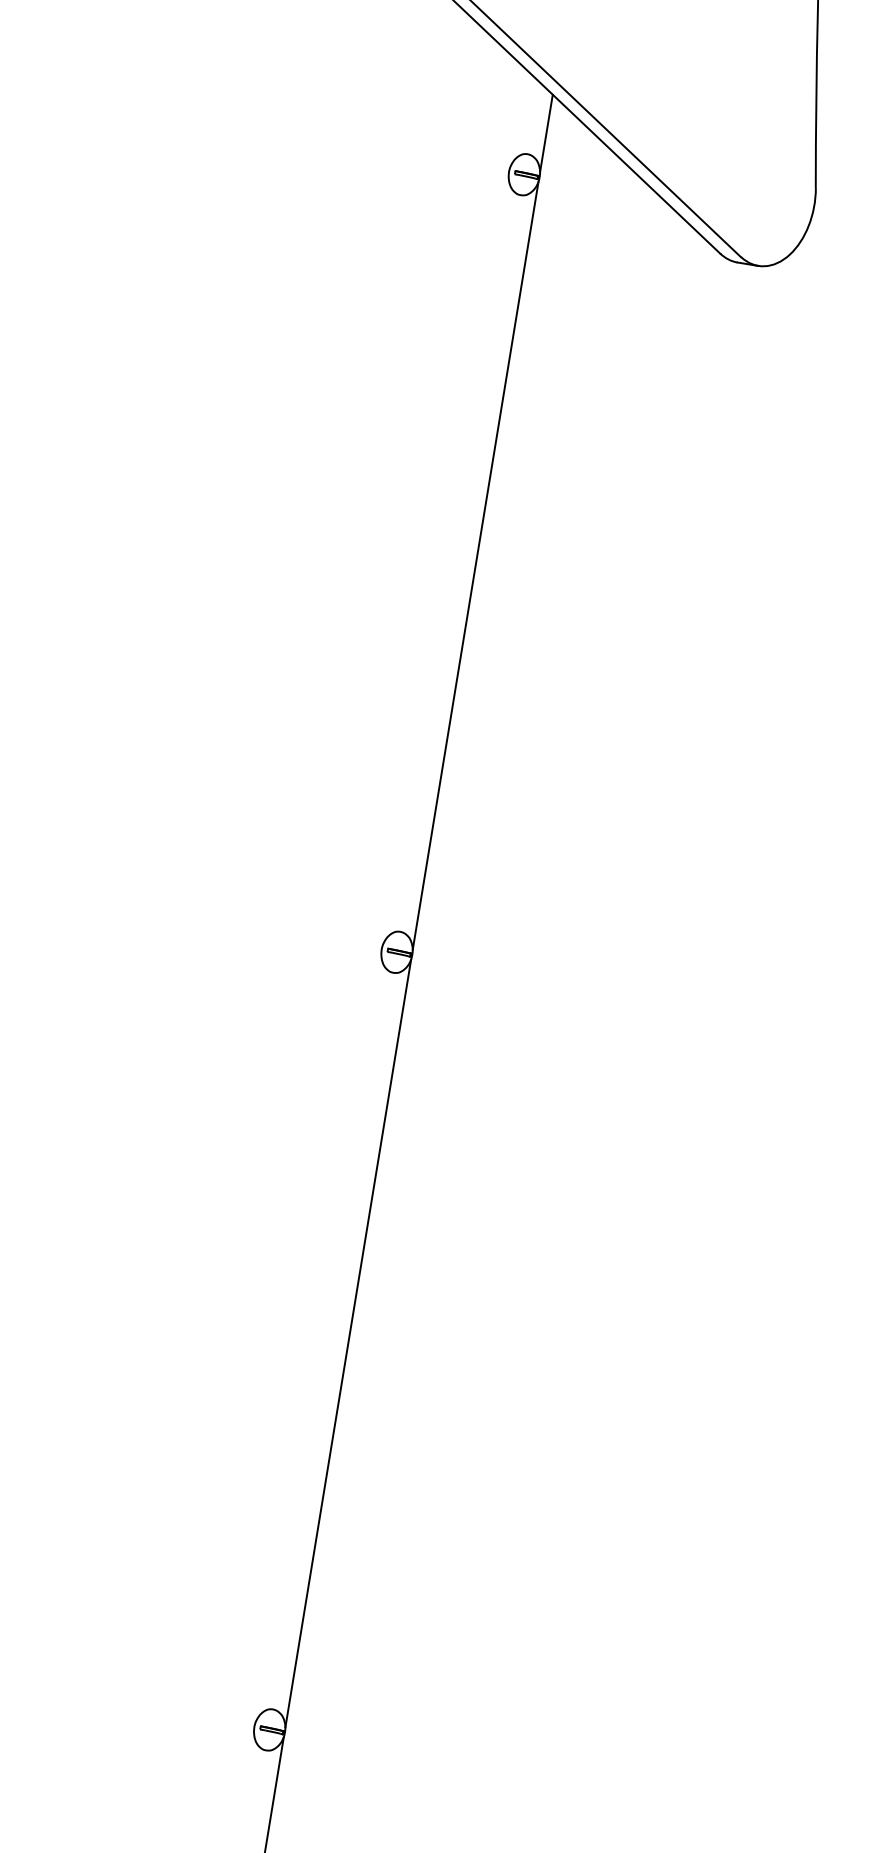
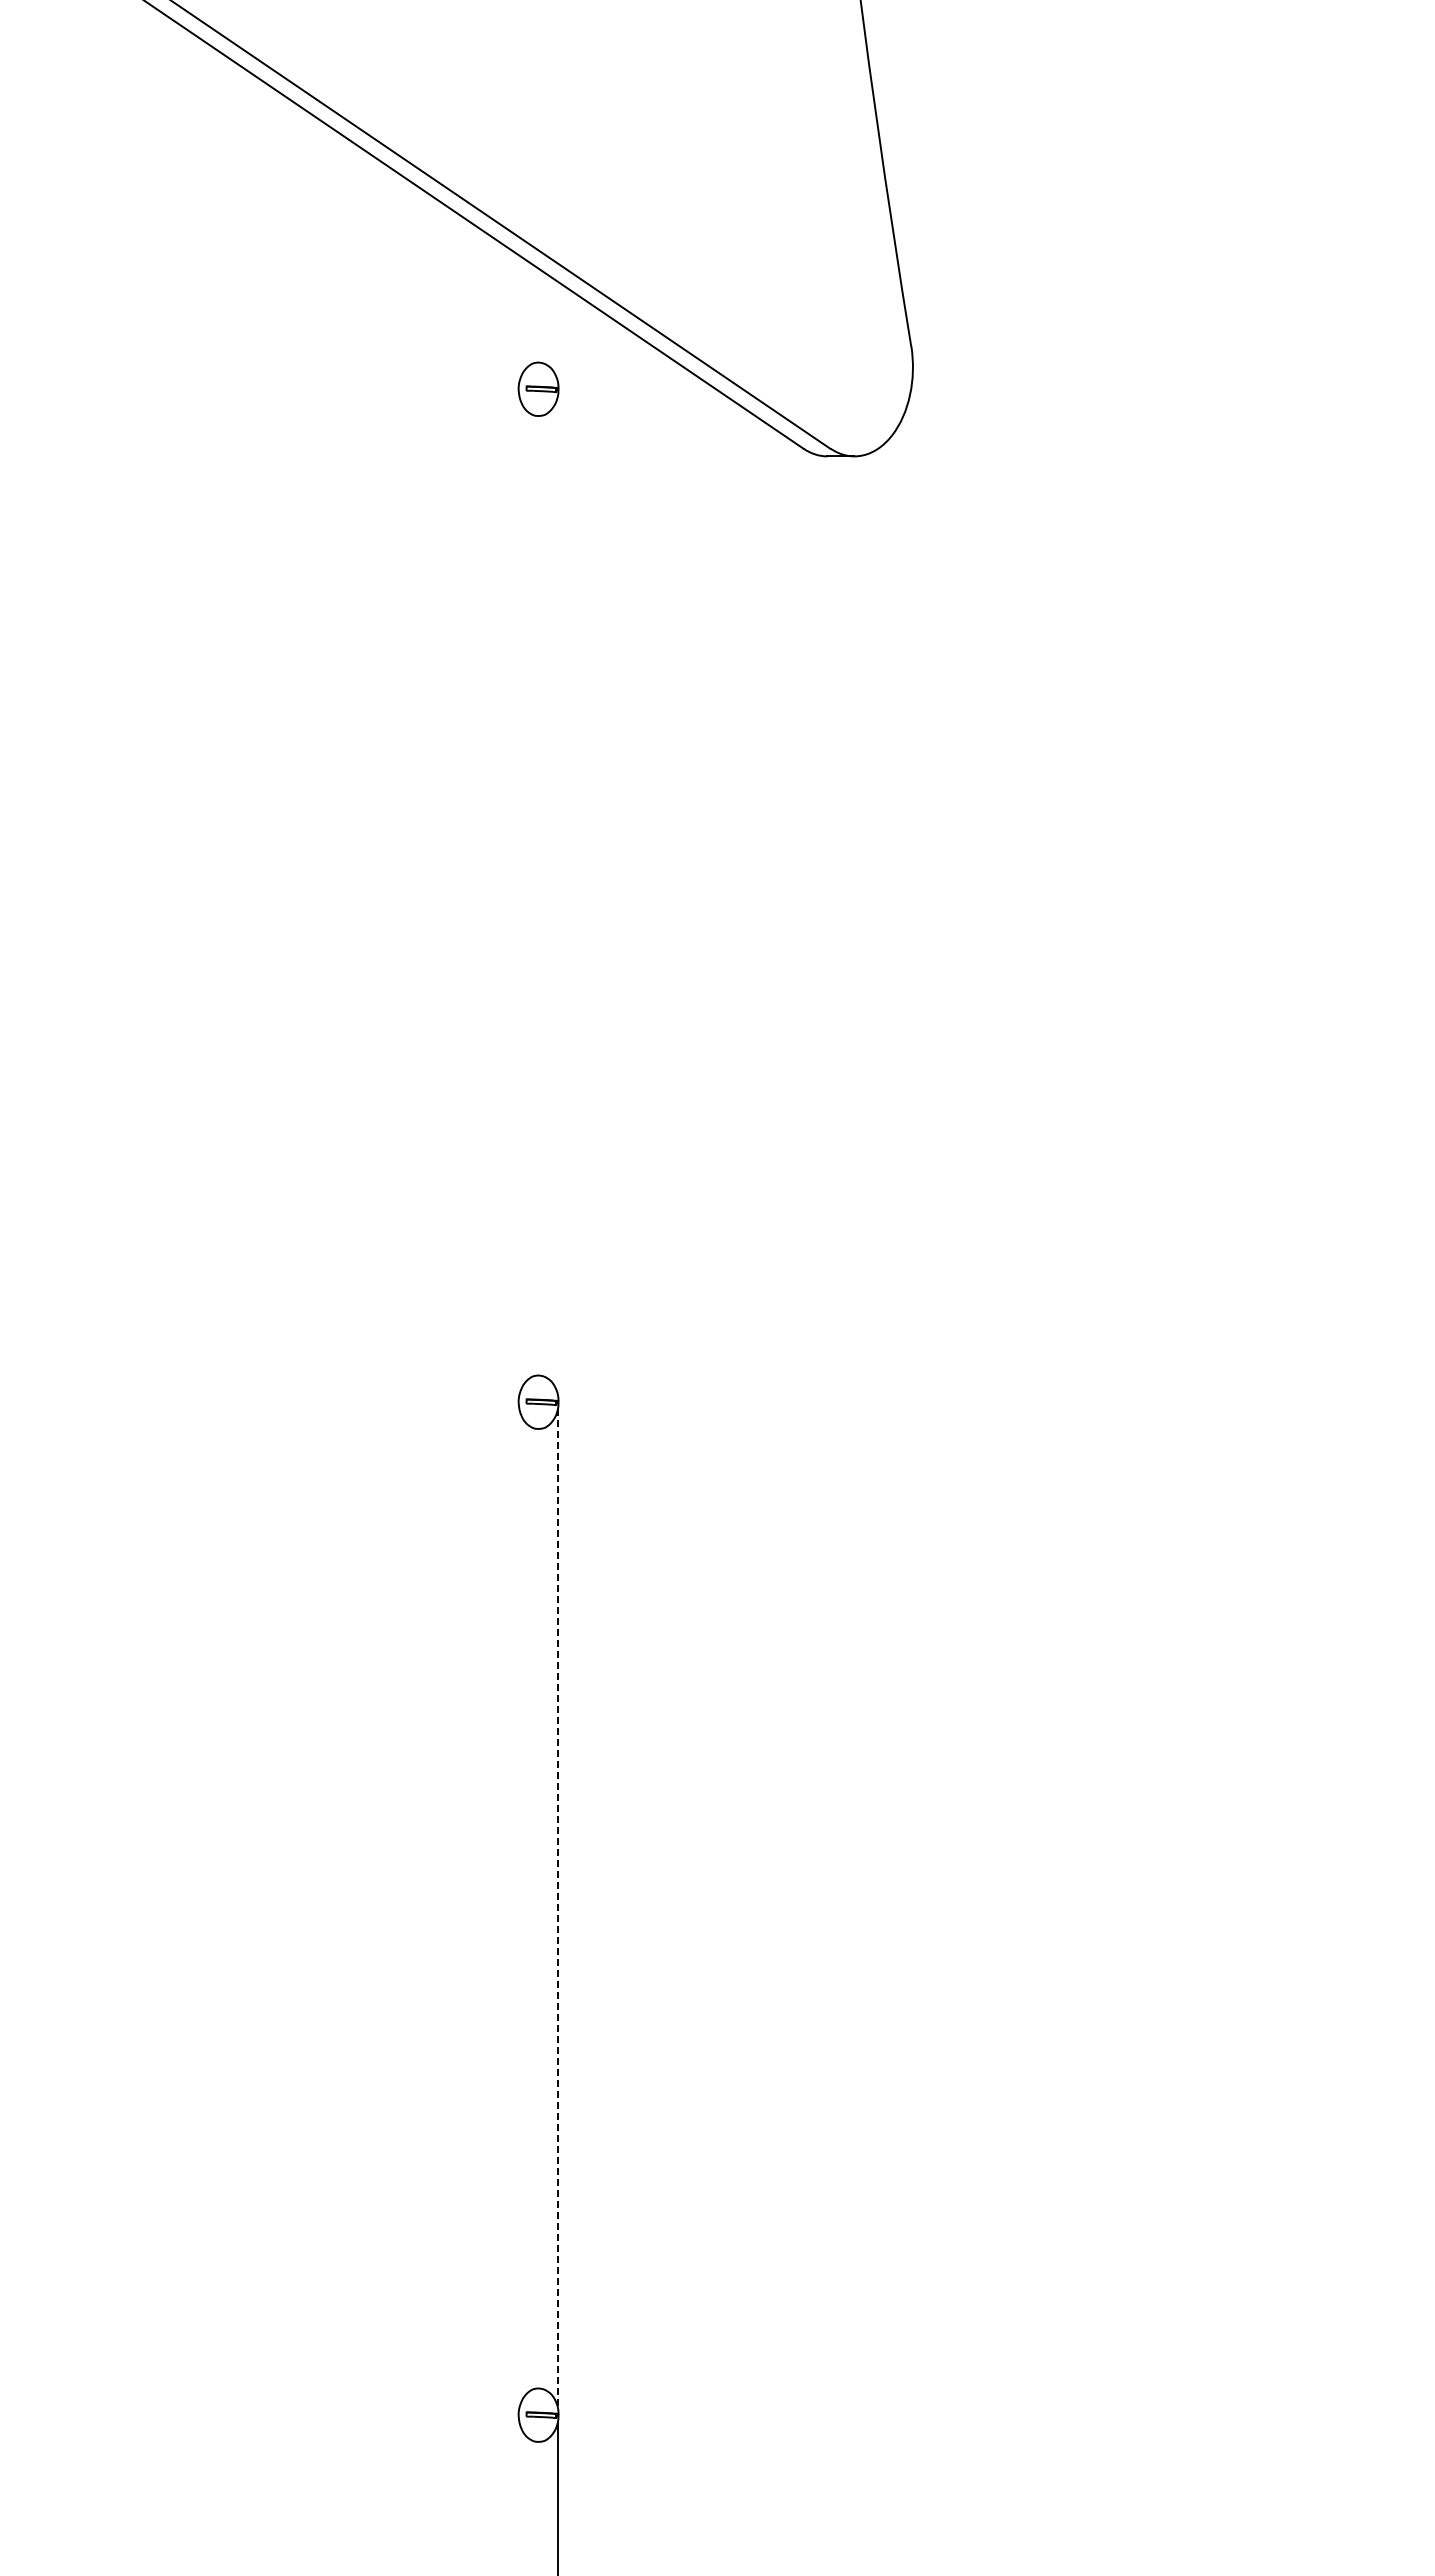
line: (546, 133) -> (558, 332), removed
line: (475, 565) -> (558, 895), removed
line: (348, 1343) -> (558, 1908), solid -> dashed

